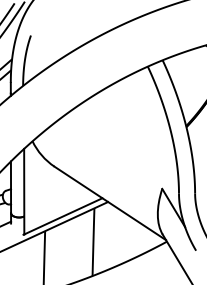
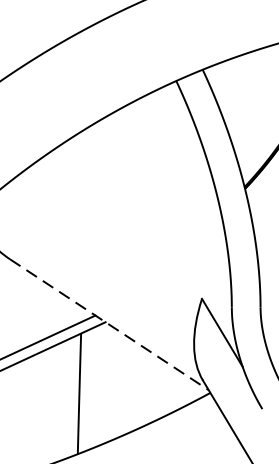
line: (110, 203) -> (109, 324), solid -> dashed

